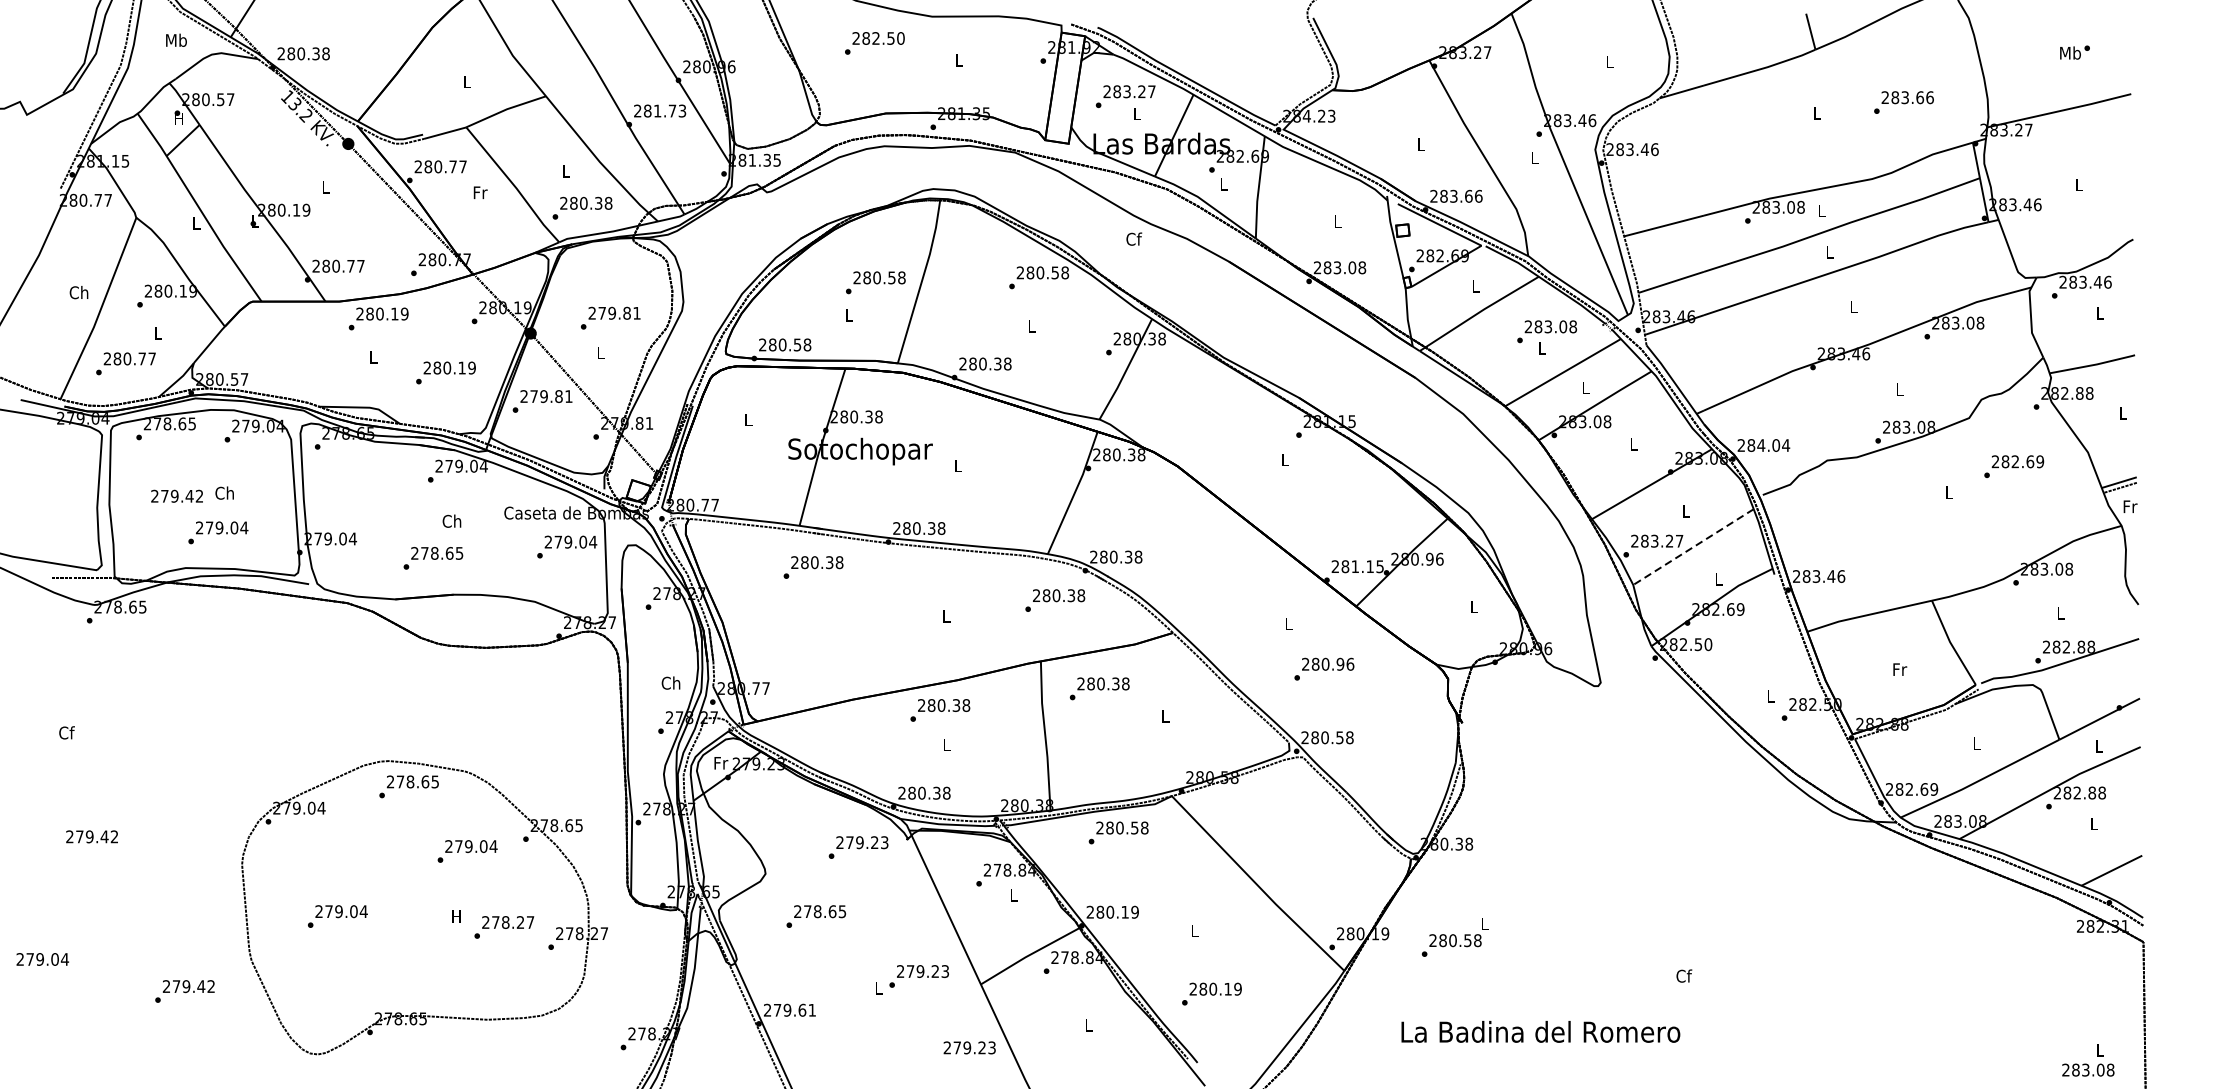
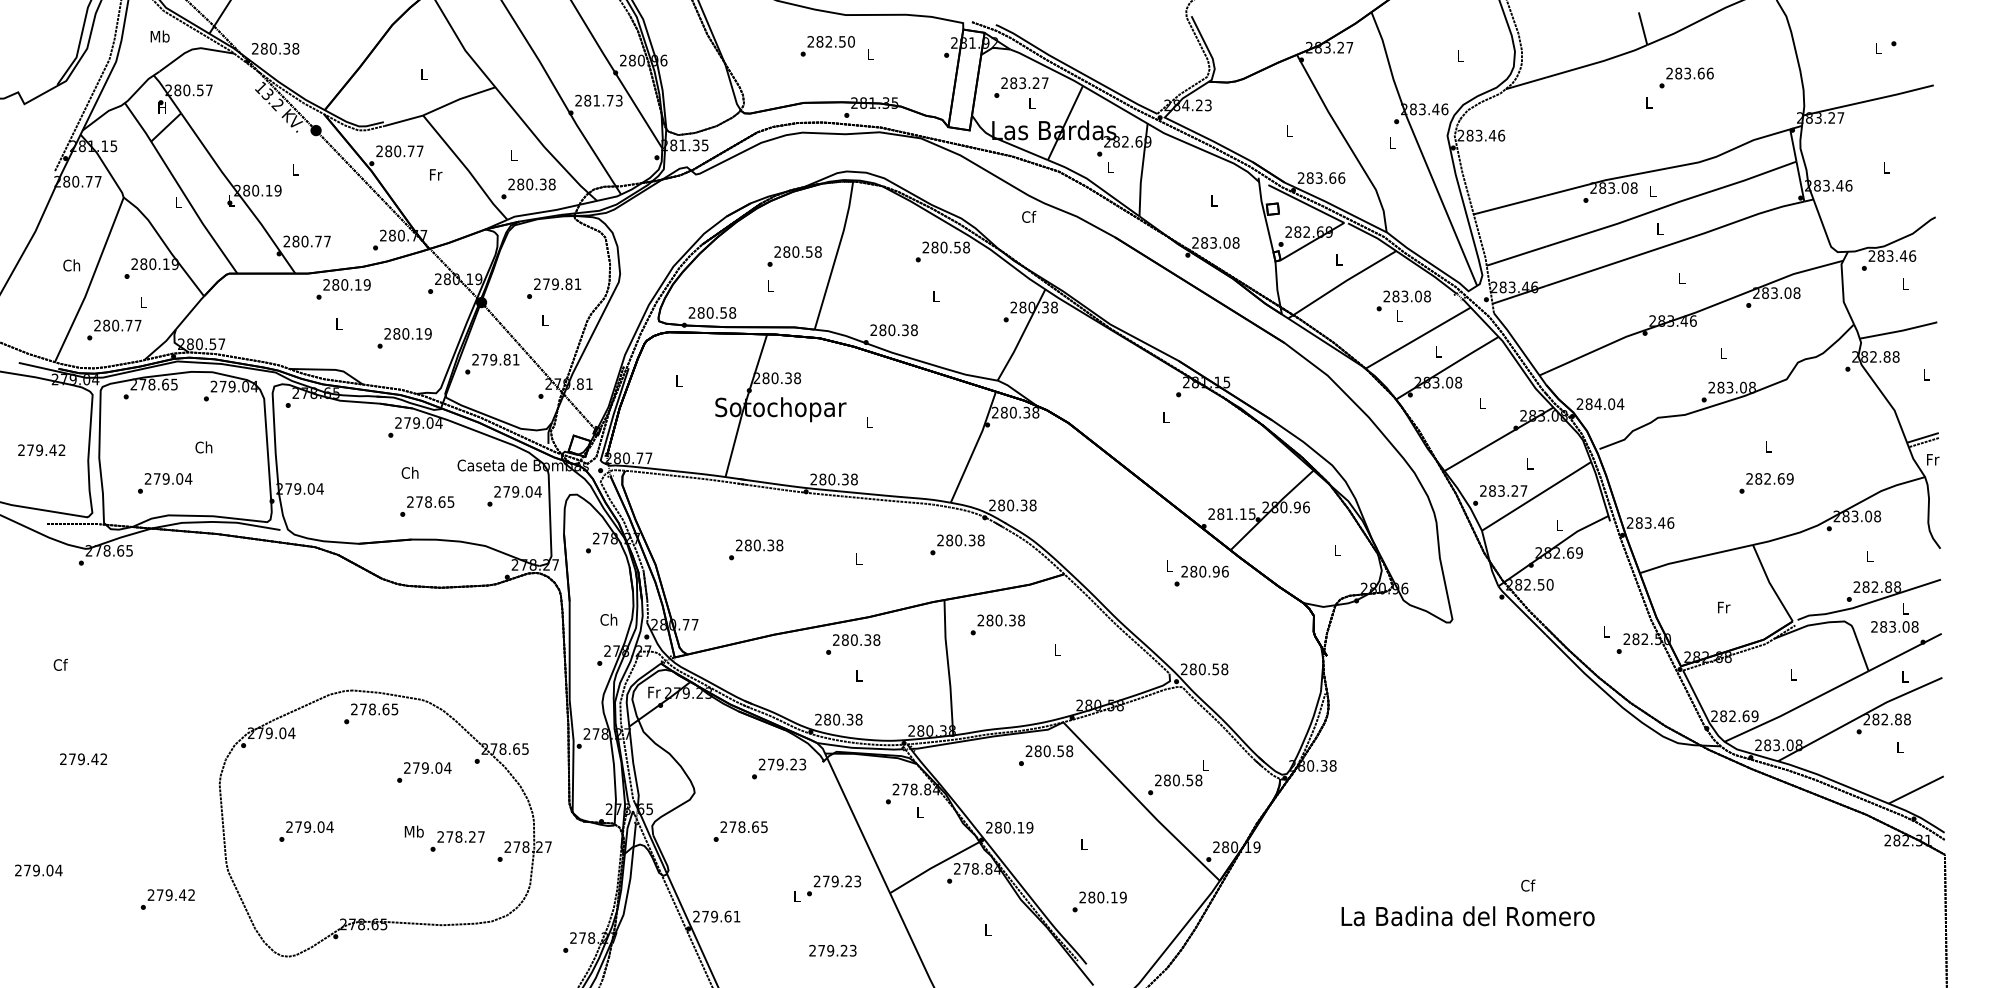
text: (874, 43) -> (827, 46), moved
text: (2070, 53) -> (1878, 48), Mb -> L
text: (1903, 102) -> (1686, 77), moved
text: (2014, 466) -> (1766, 483), moved
text: (176, 496) -> (41, 450), moved
text: (218, 532) -> (165, 483), moved
line: (1693, 547) -> (1536, 496), dashed -> solid
text: (433, 558) -> (427, 506), moved
text: (813, 567) -> (756, 549), moved
text: (1324, 668) -> (1201, 575), moved
text: (1119, 832) -> (1046, 755), moved
text: (455, 916) -> (413, 831), H -> Mb
text: (1455, 937) -> (1178, 777), moved
text: (1540, 1032) -> (1467, 916), moved
text: (969, 1047) -> (832, 950), moved
text: (2087, 1059) -> (1894, 617), moved

